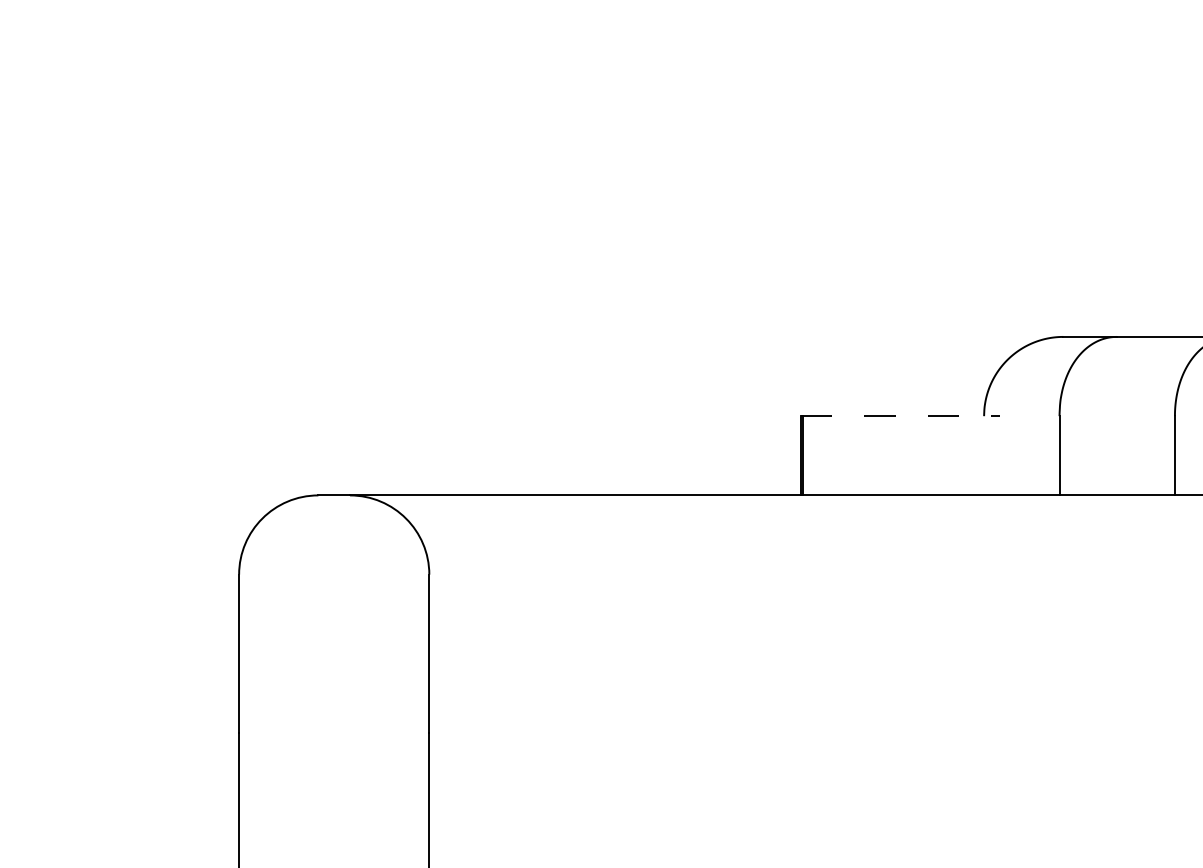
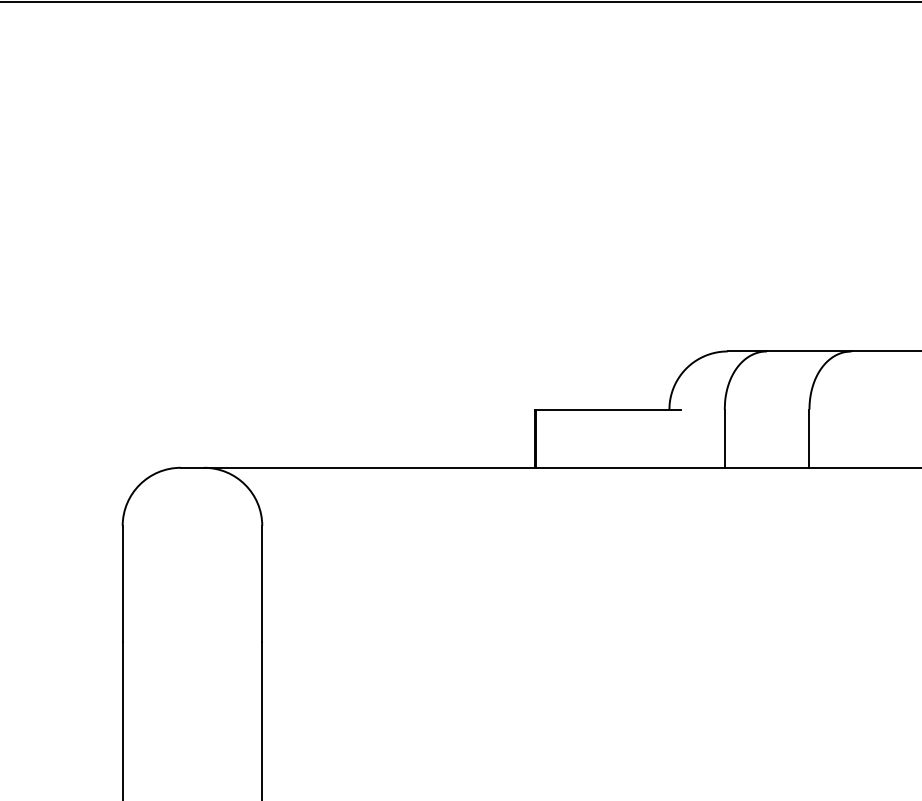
line: (899, 415) -> (607, 409), dashed -> solid

